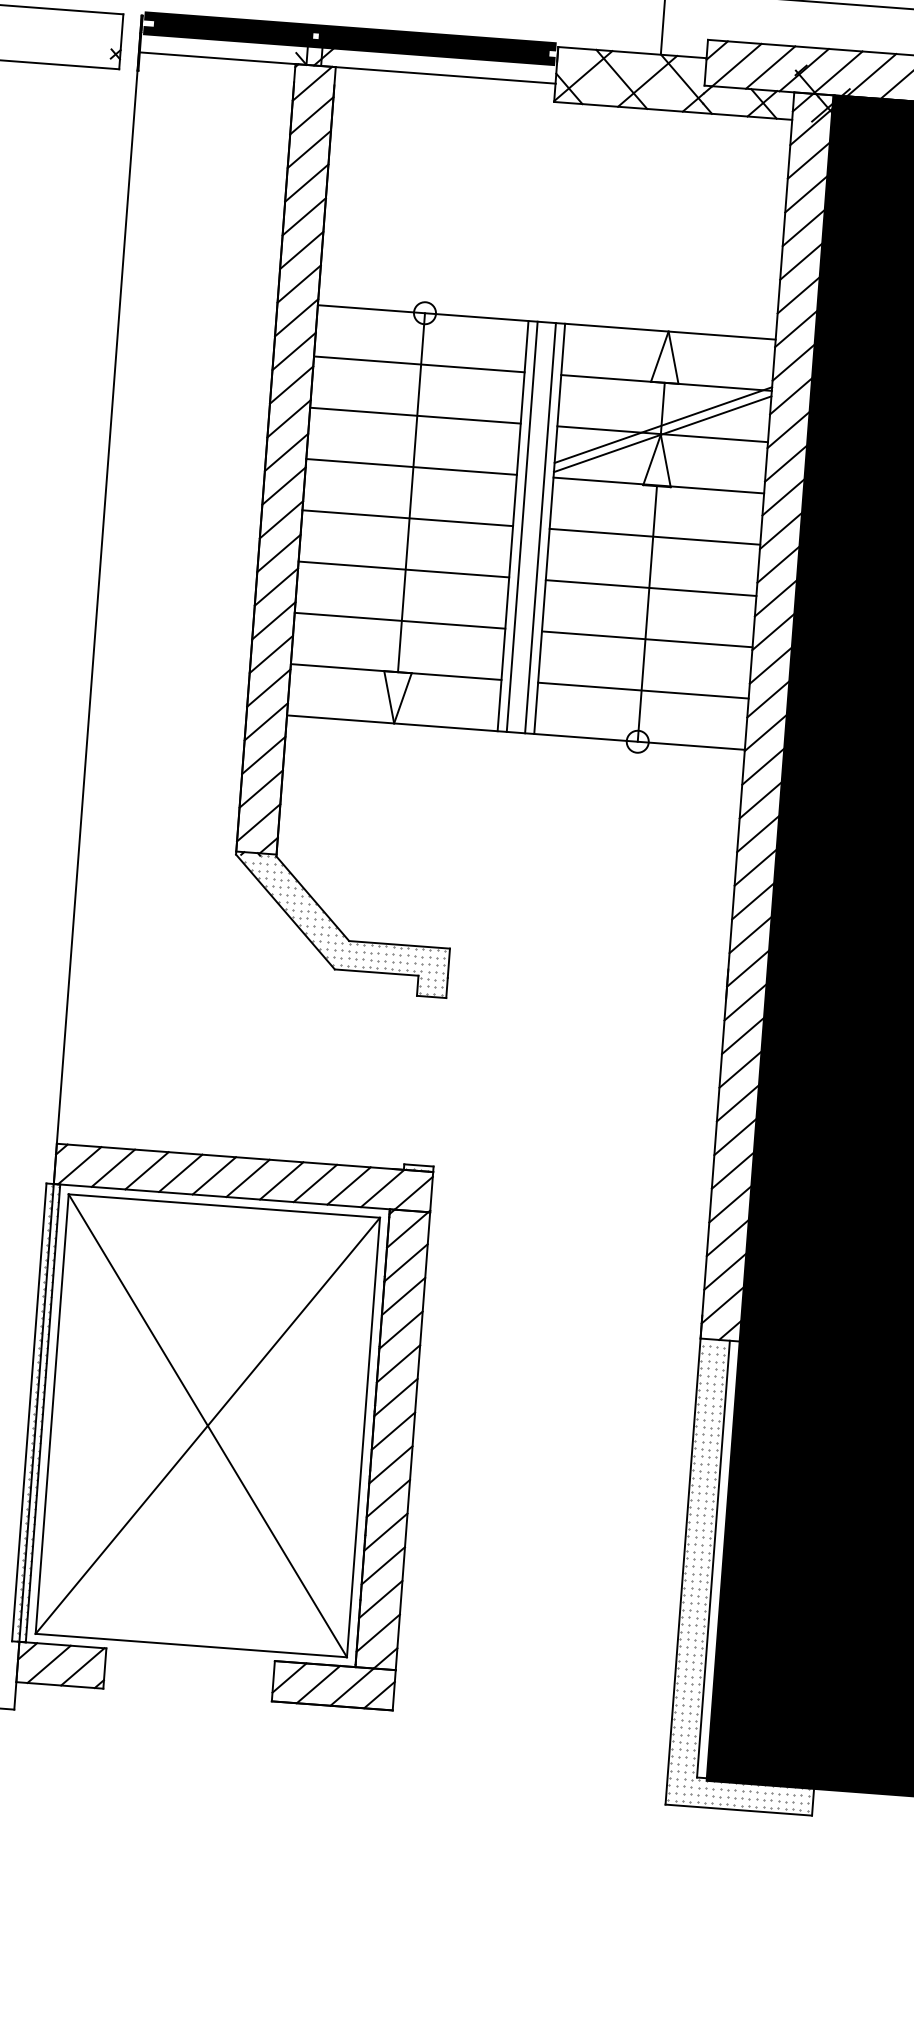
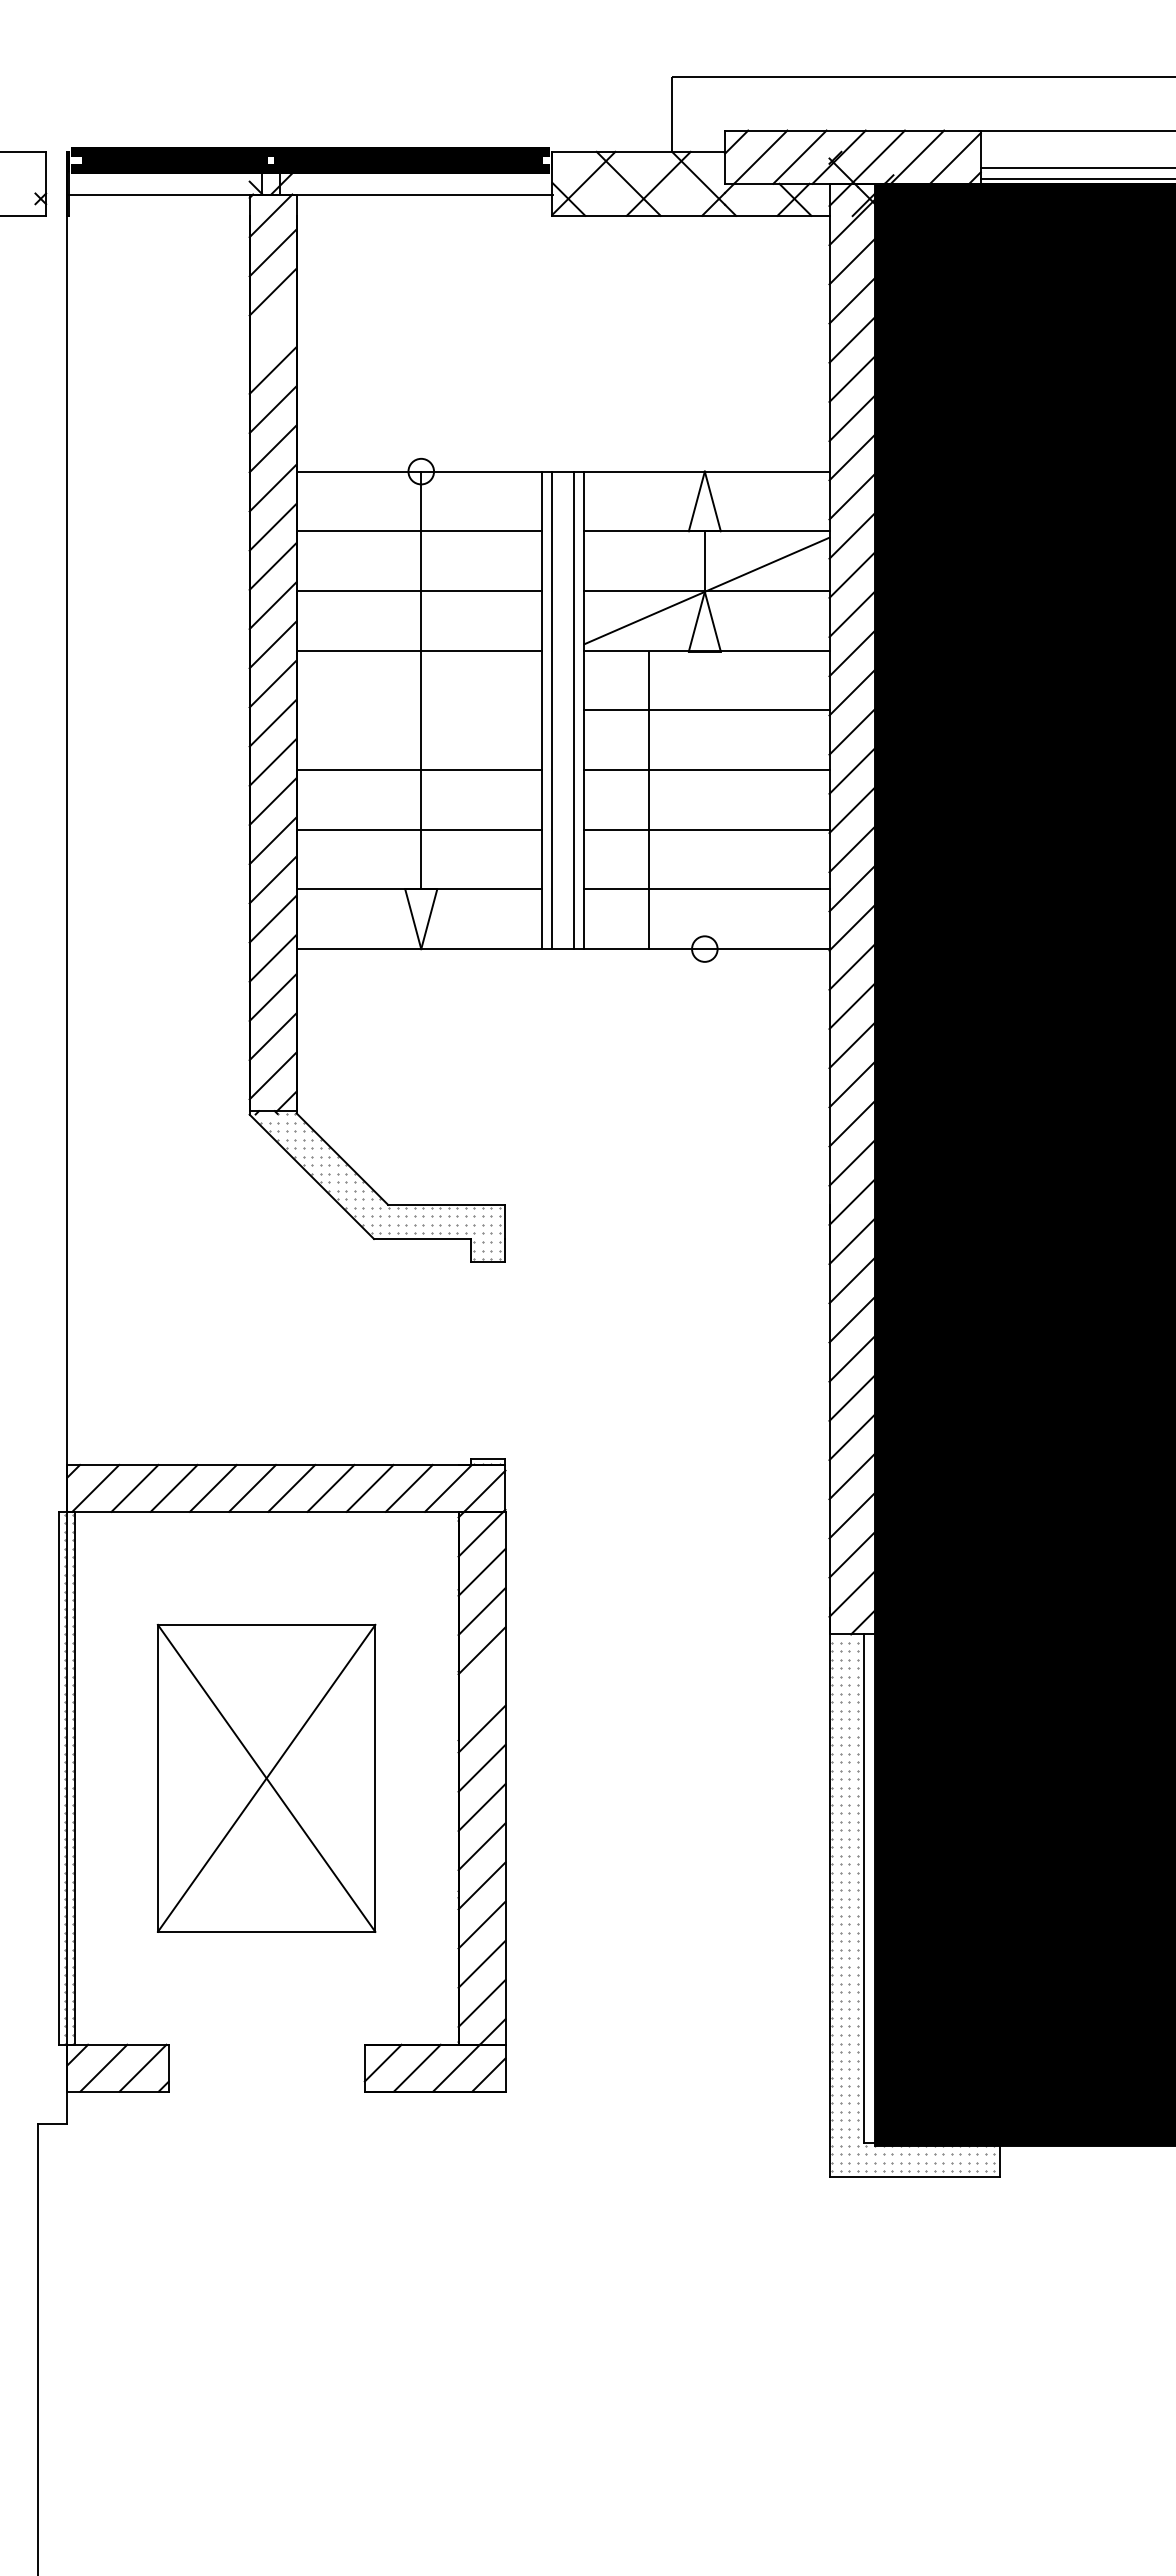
line: (306, 182) -> (272, 330), removed
line: (663, 425) -> (706, 580), removed
line: (407, 518) -> (418, 710), removed
line: (647, 614) -> (648, 800), moved
line: (398, 1363) -> (481, 1689), removed
part: (207, 1425) -> (266, 1778), size x0.6

